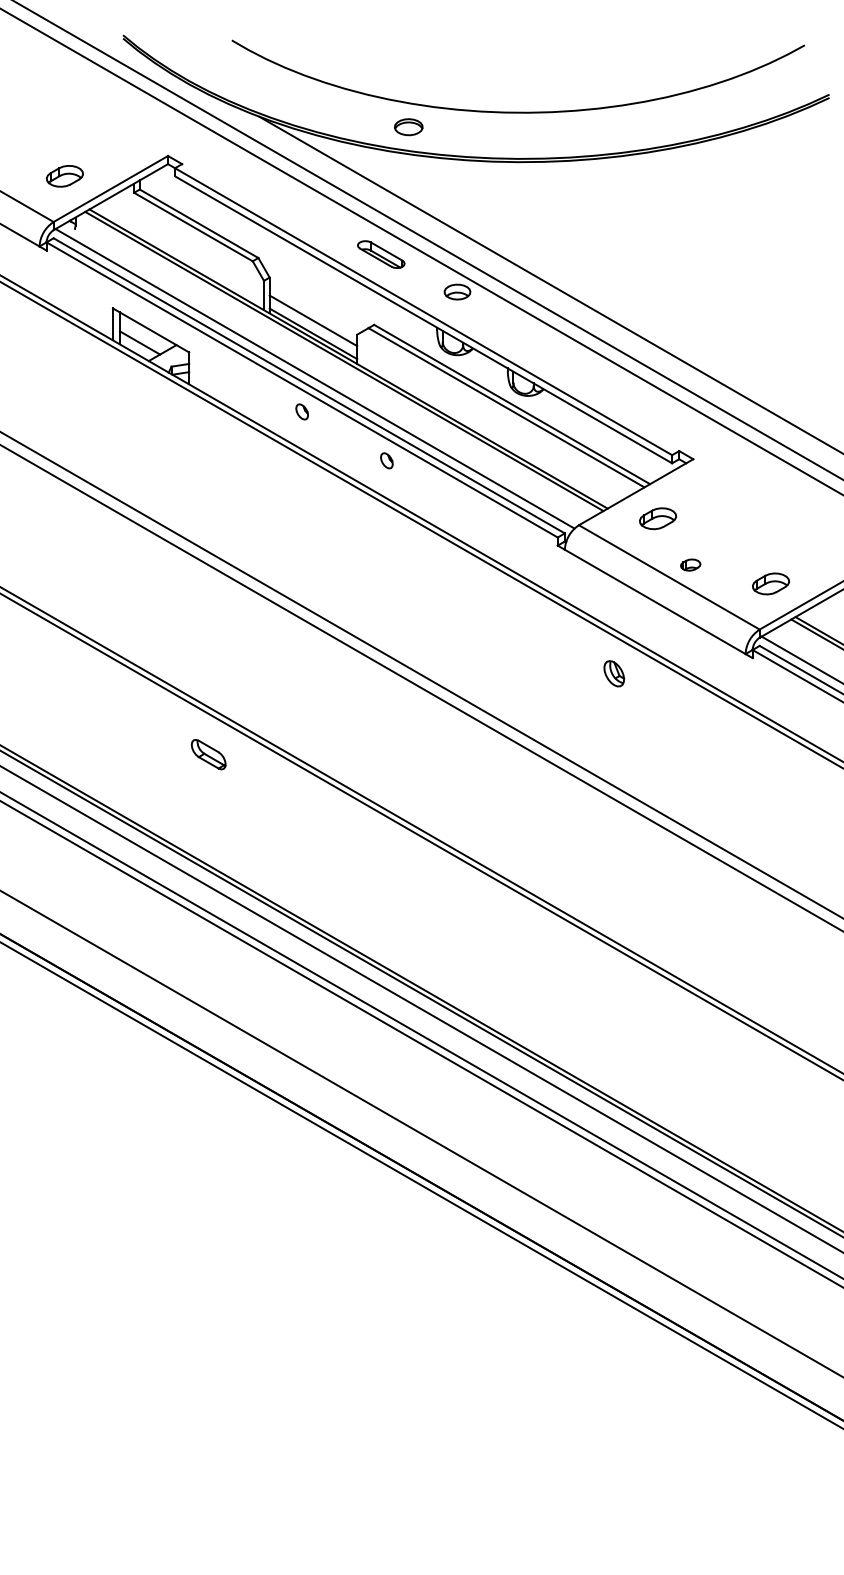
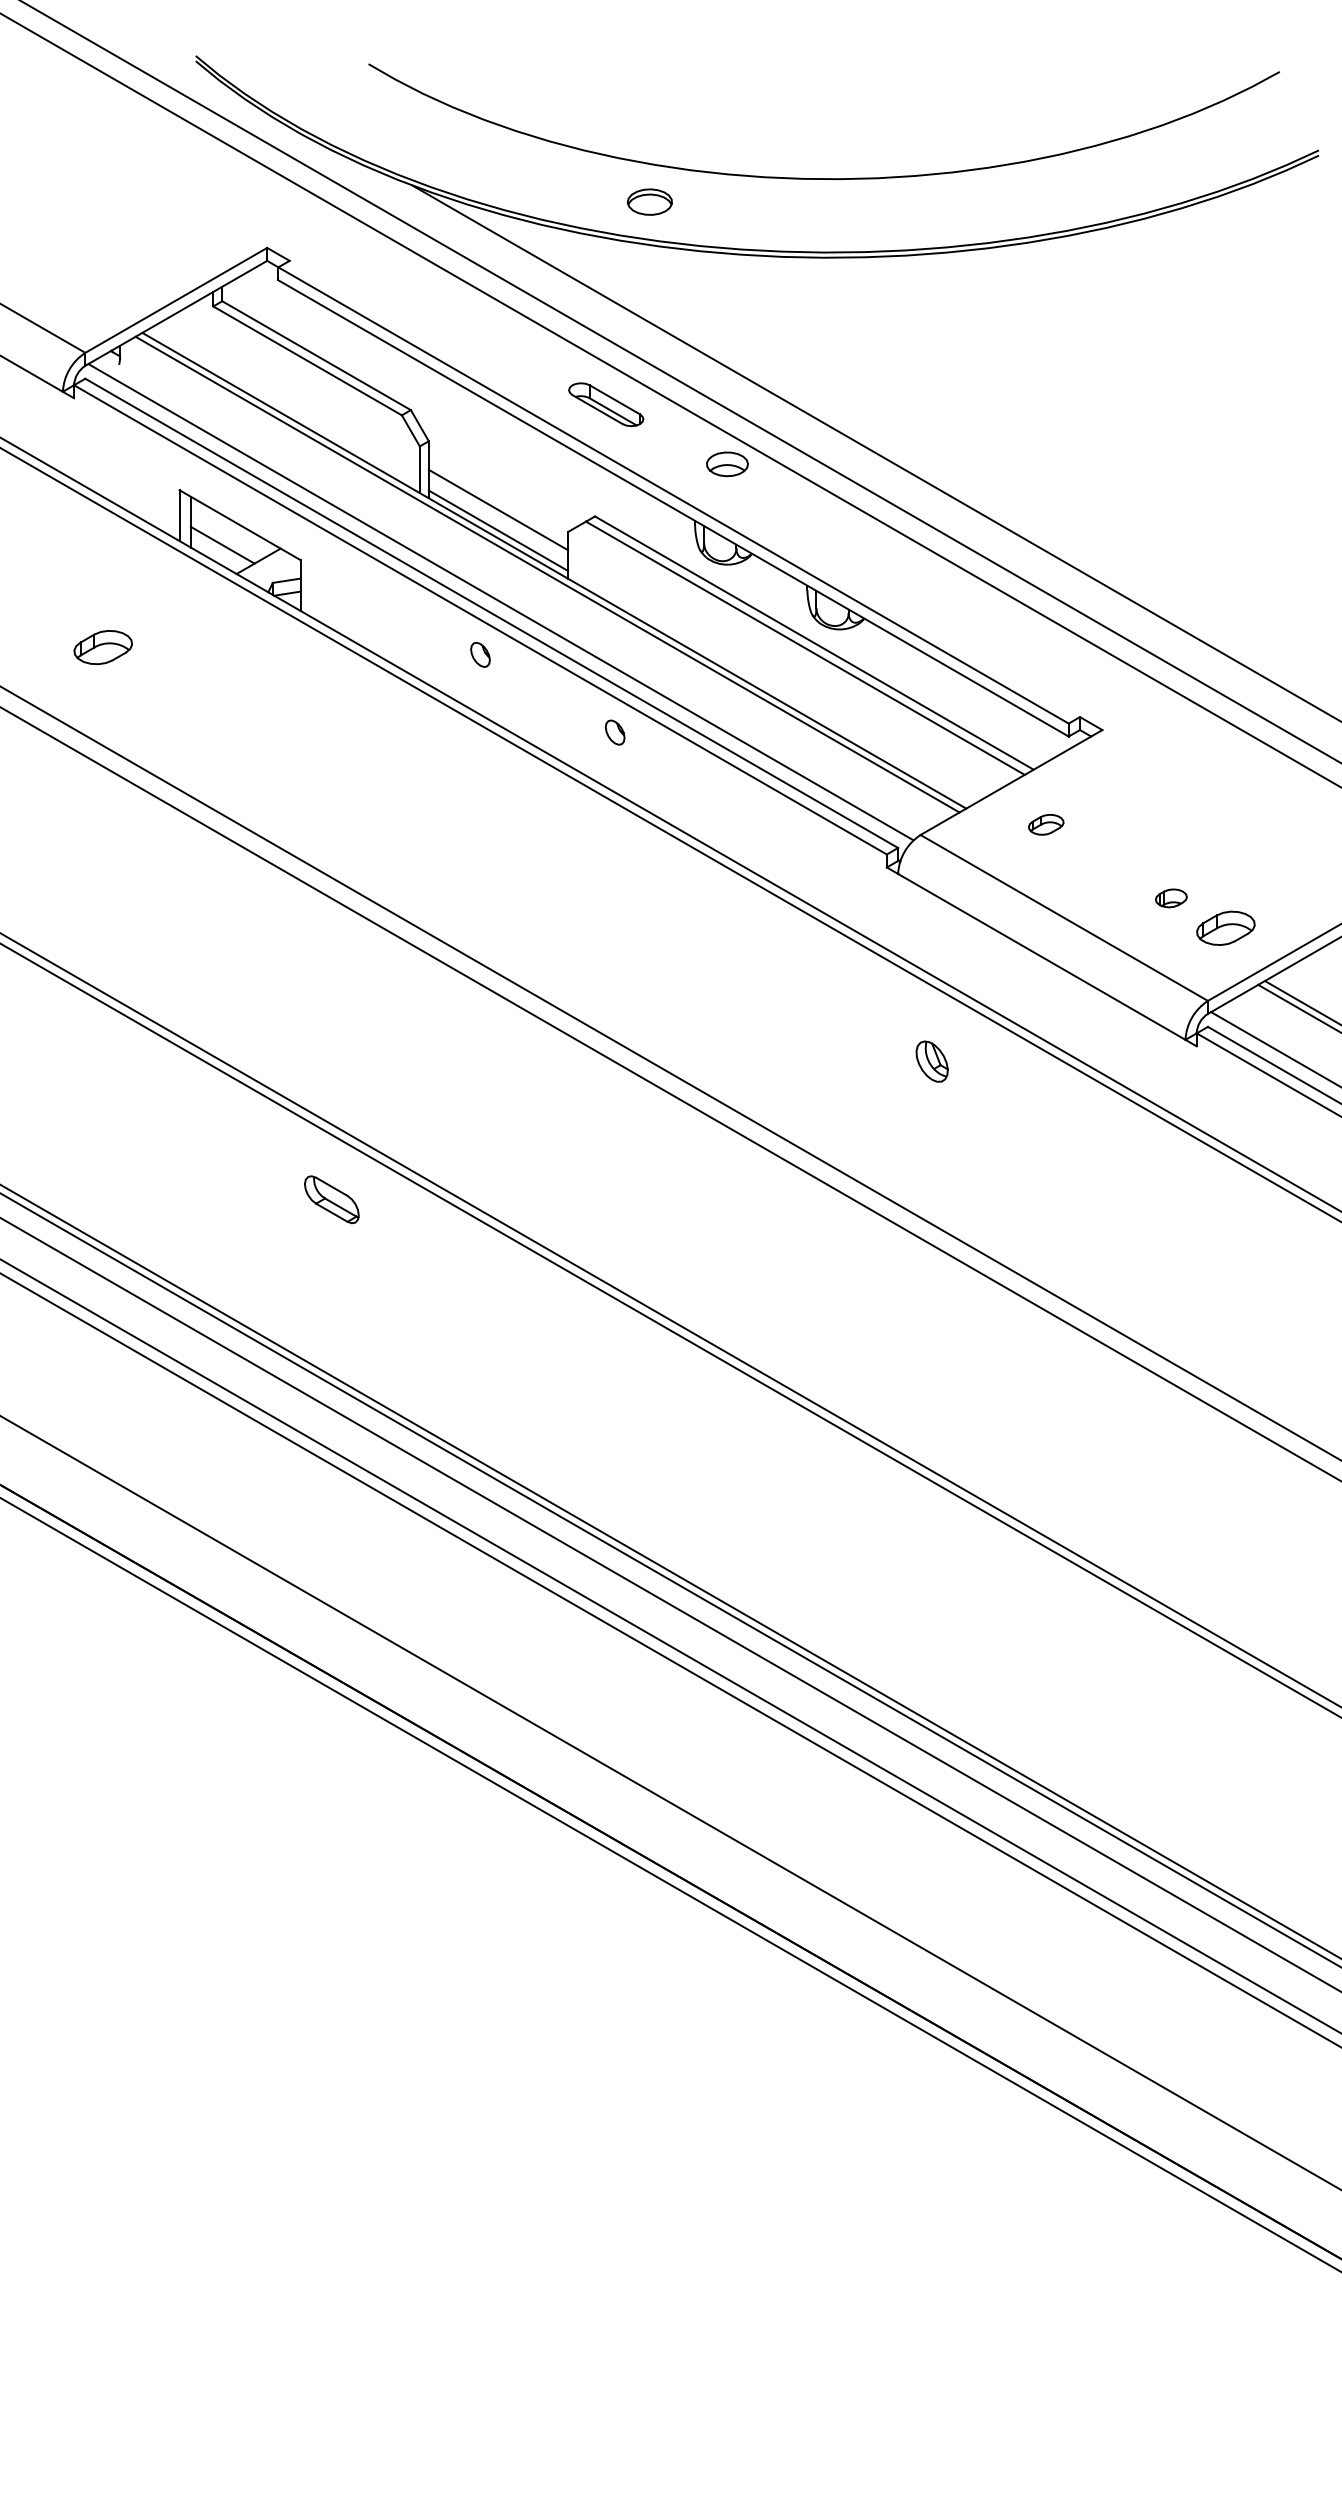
part: (64, 176) -> (102, 647), moved
part: (657, 518) -> (1045, 824), size x0.6
part: (690, 564) -> (1171, 897), moved
part: (614, 673) -> (932, 1061), moved

